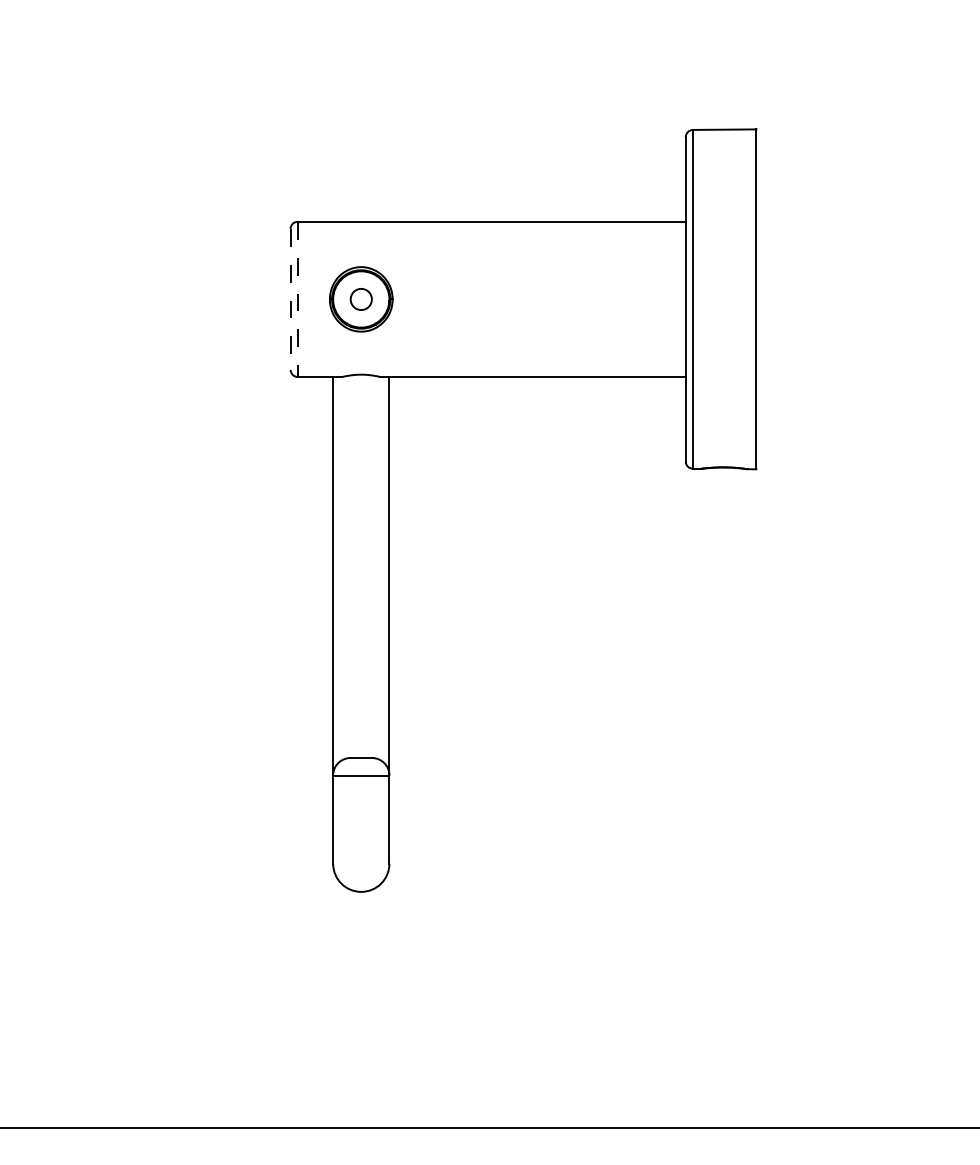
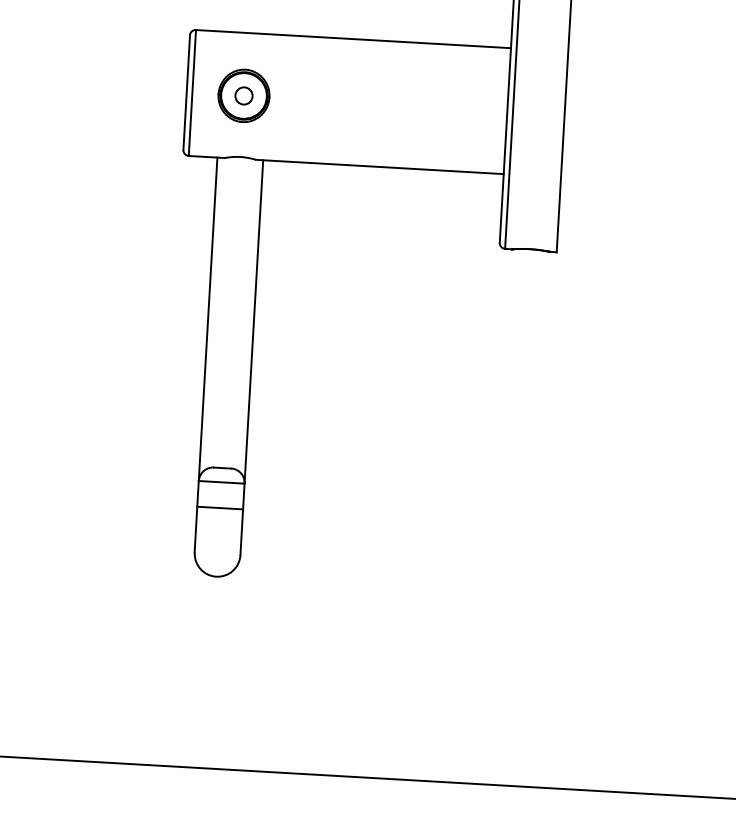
line: (290, 299) -> (186, 92), dashed -> solid
line: (297, 299) -> (192, 93), dashed -> solid
line: (360, 807) -> (219, 508), added

